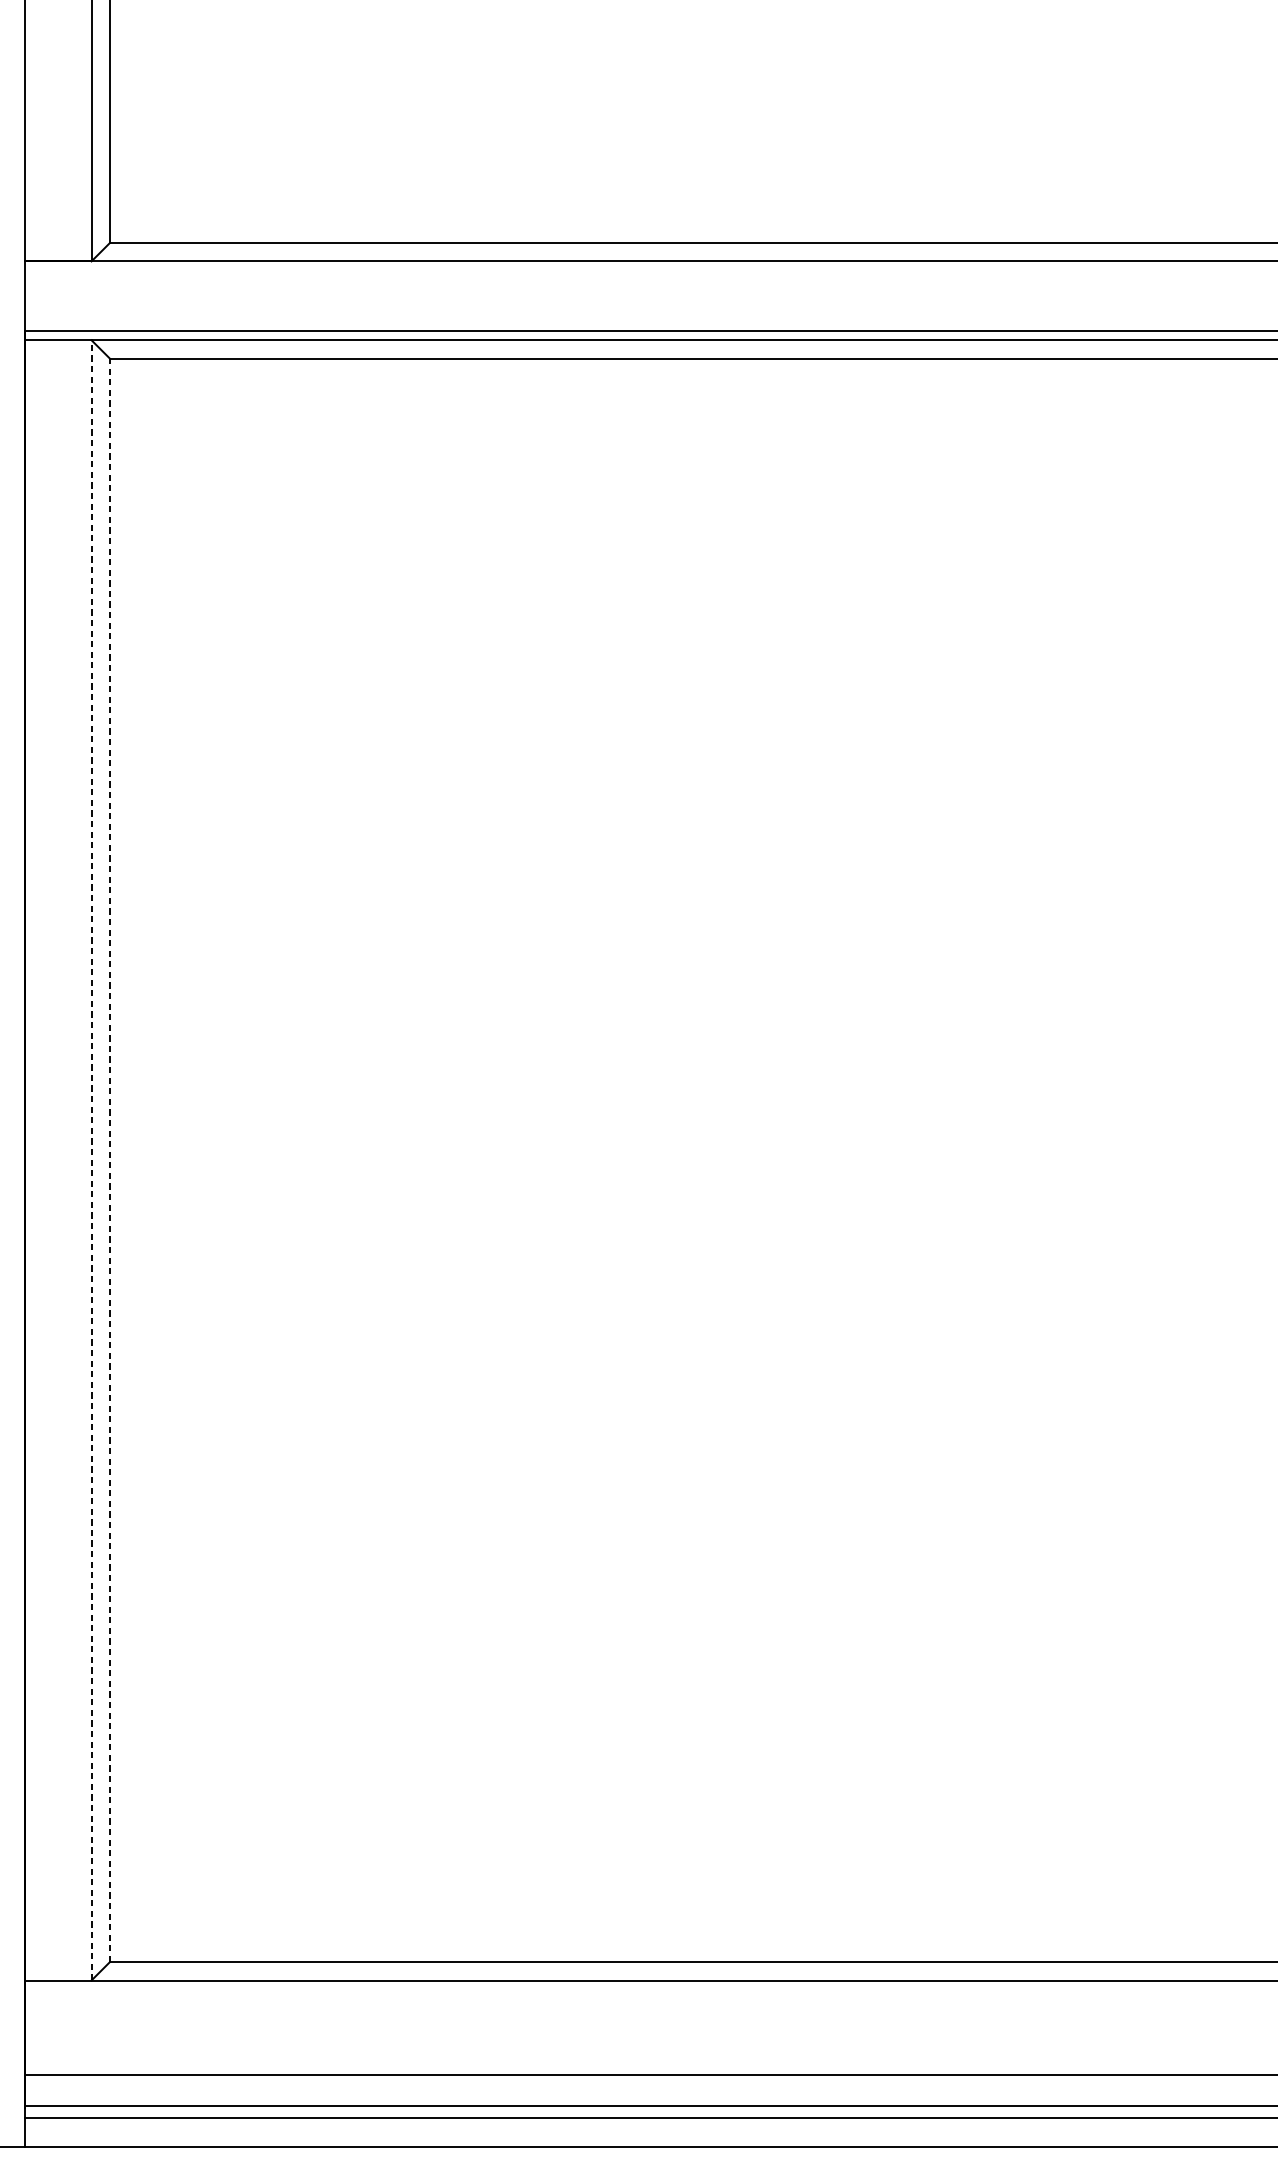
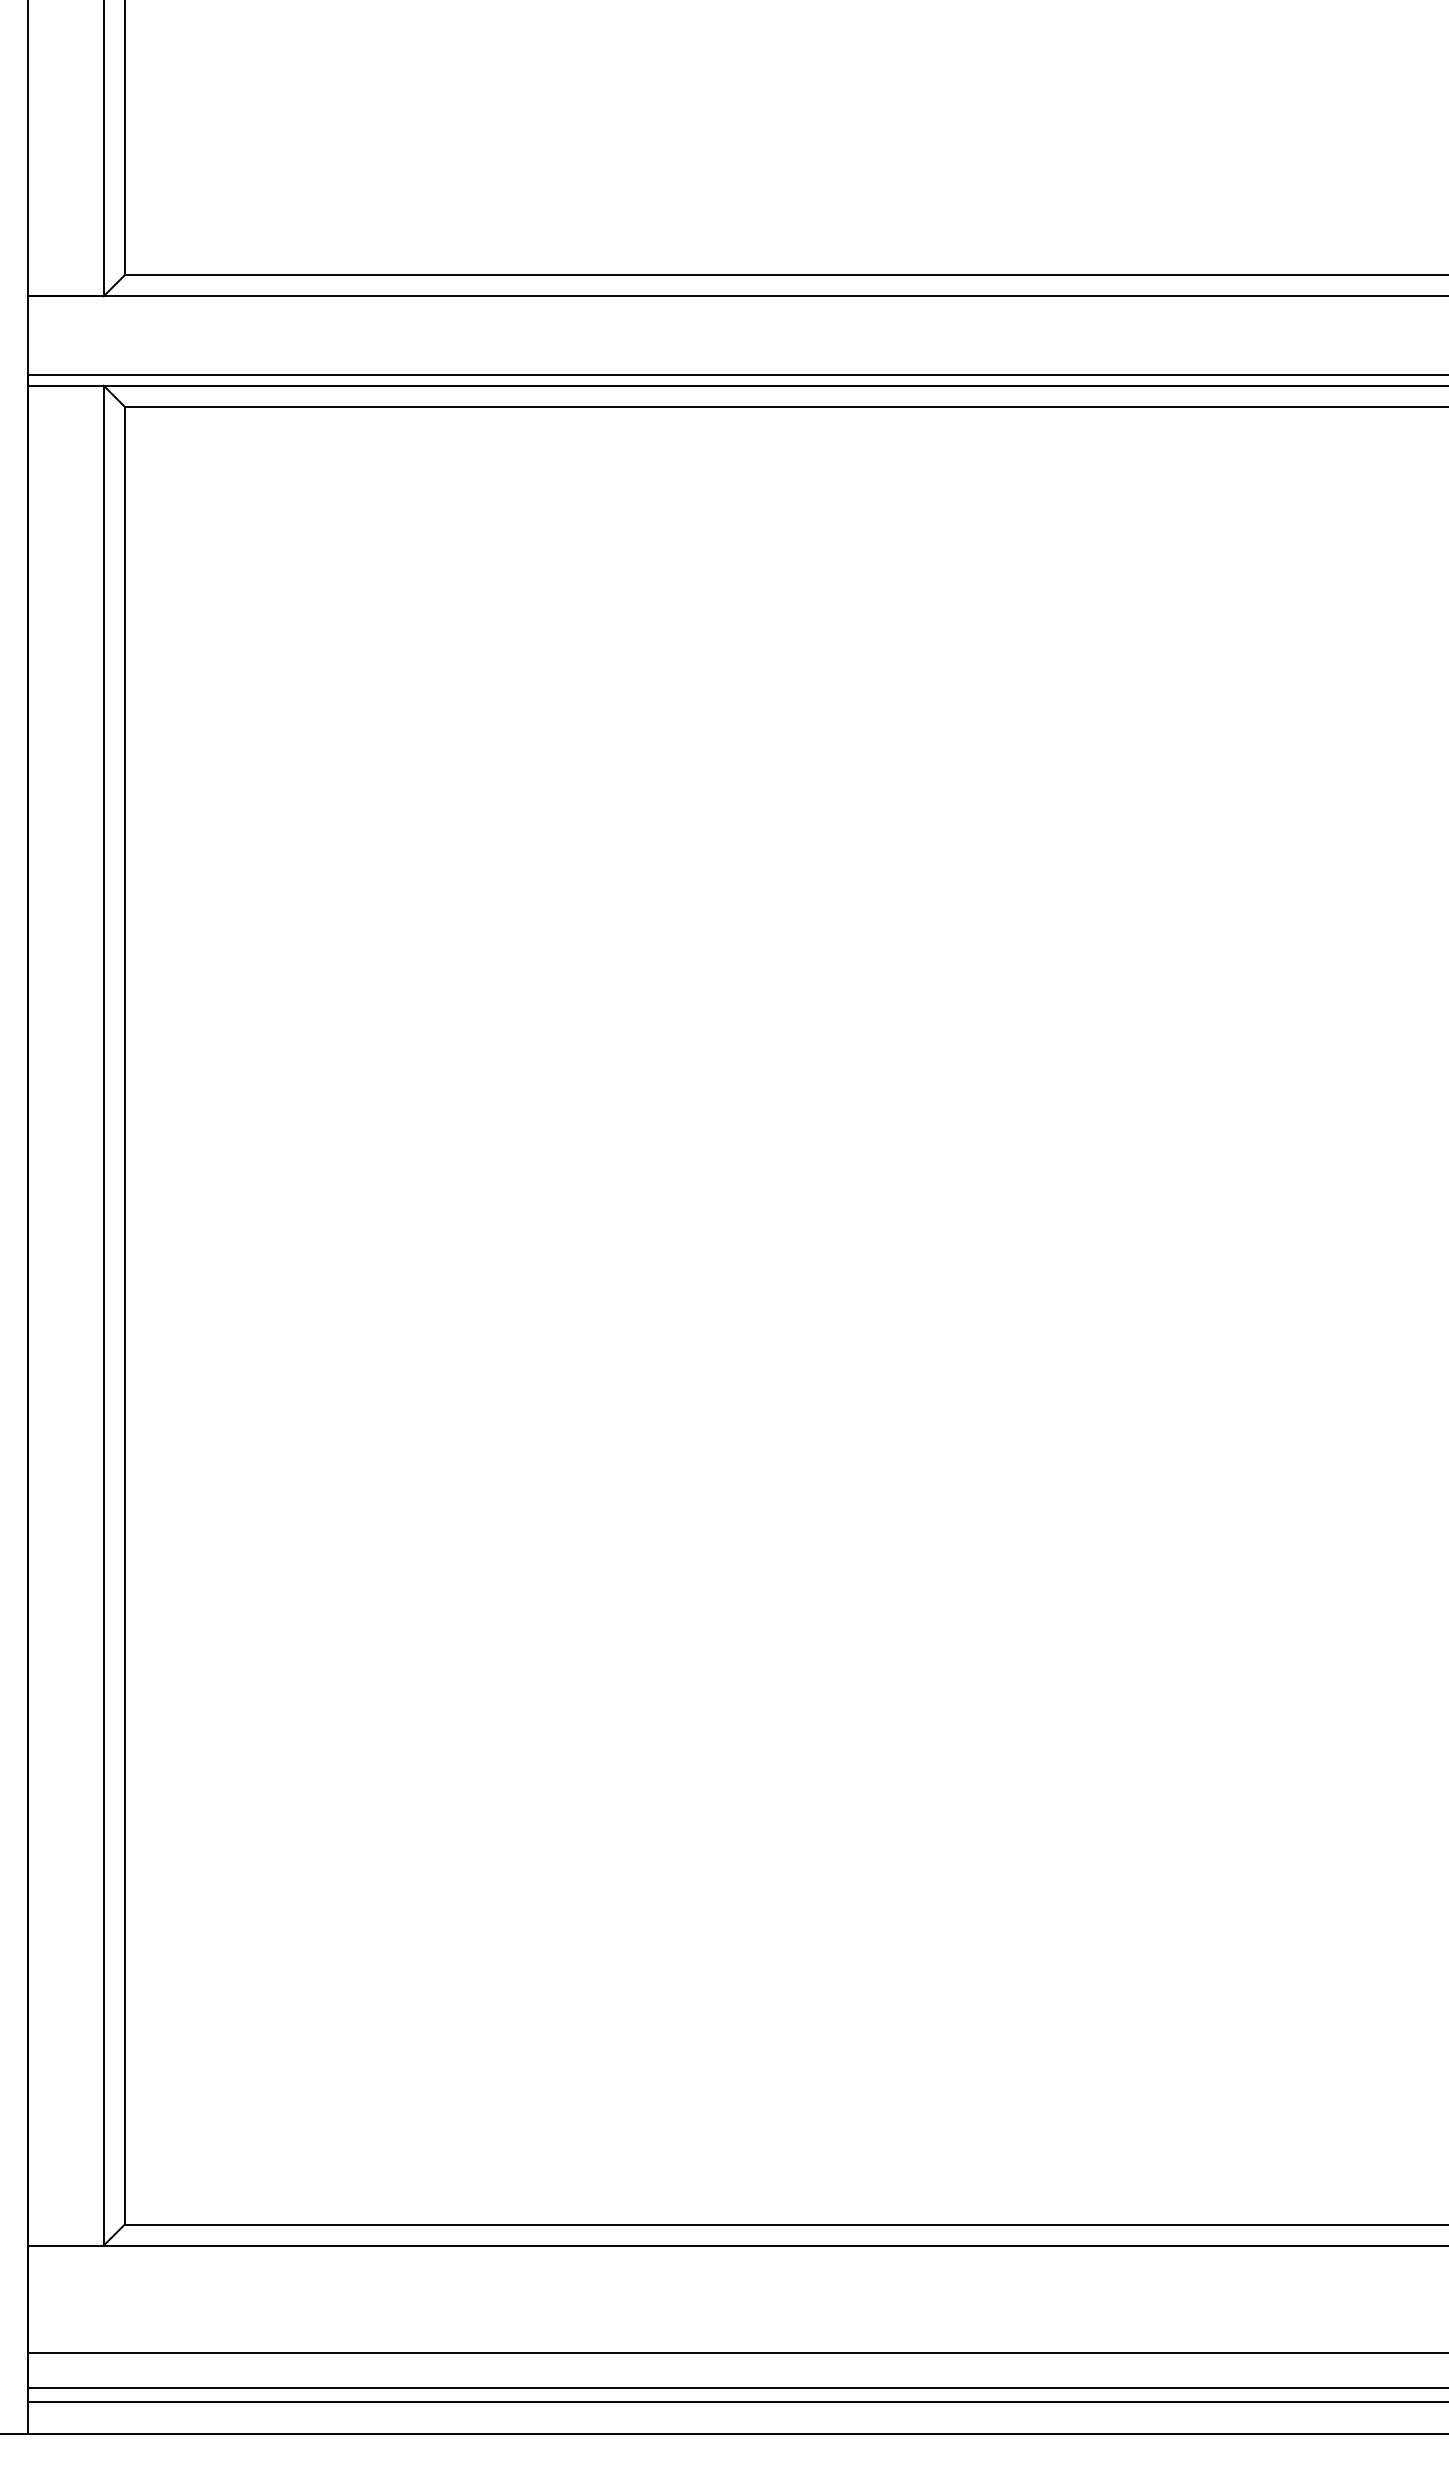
line: (91, 1160) -> (103, 1315), dashed -> solid
line: (109, 1160) -> (124, 1315), dashed -> solid

